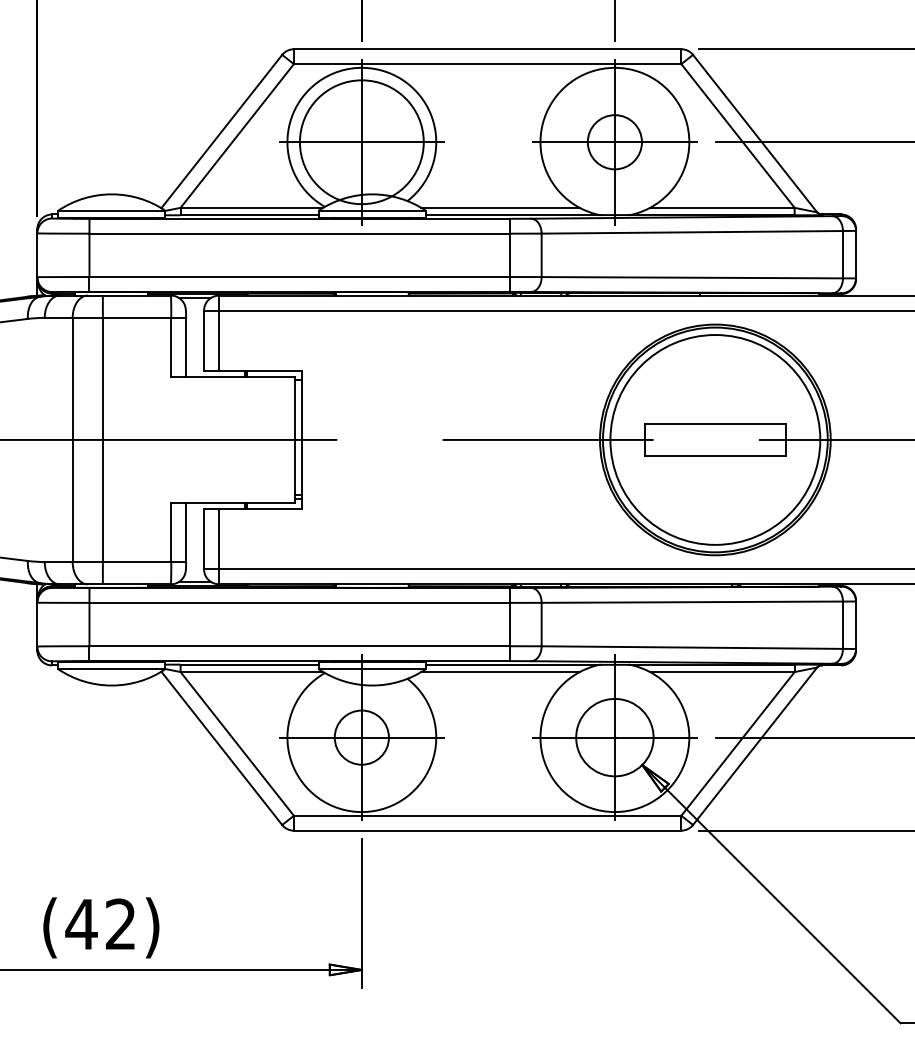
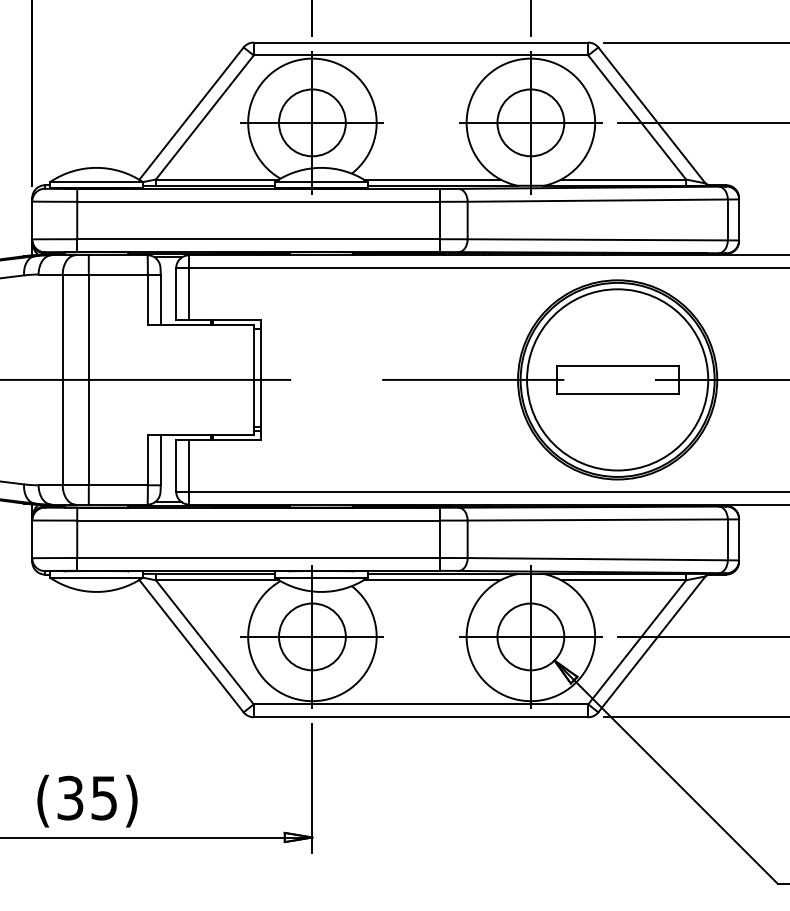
circle: (361, 141) -> (312, 122), size x0.62
circle: (614, 141) -> (530, 122), size x1.43
circle: (361, 737) -> (312, 636), size x1.43
text: (100, 924) -> (86, 798), 42 -> 35

